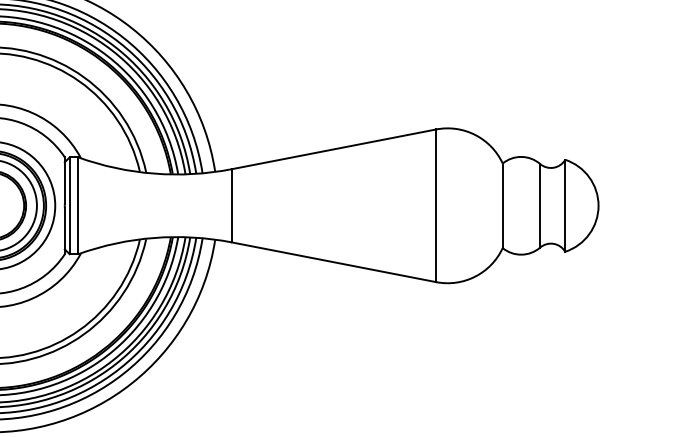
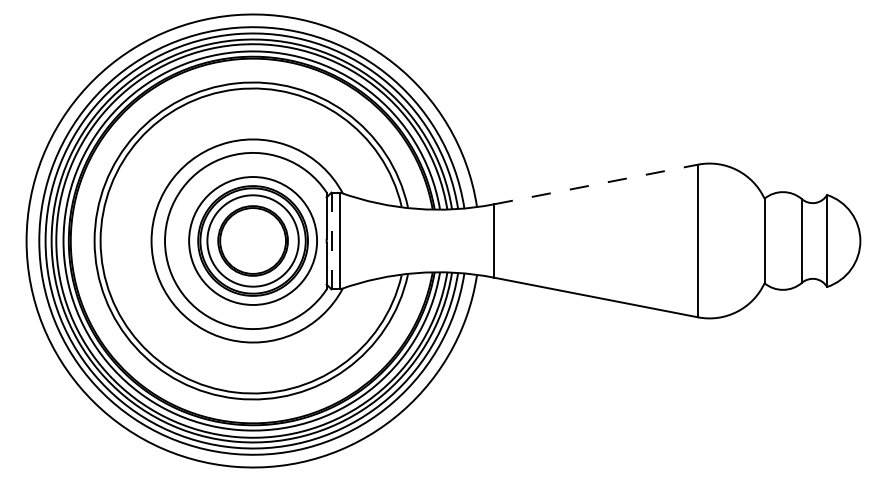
line: (334, 149) -> (596, 184), solid -> dashed
line: (69, 206) -> (331, 241), solid -> dashed

